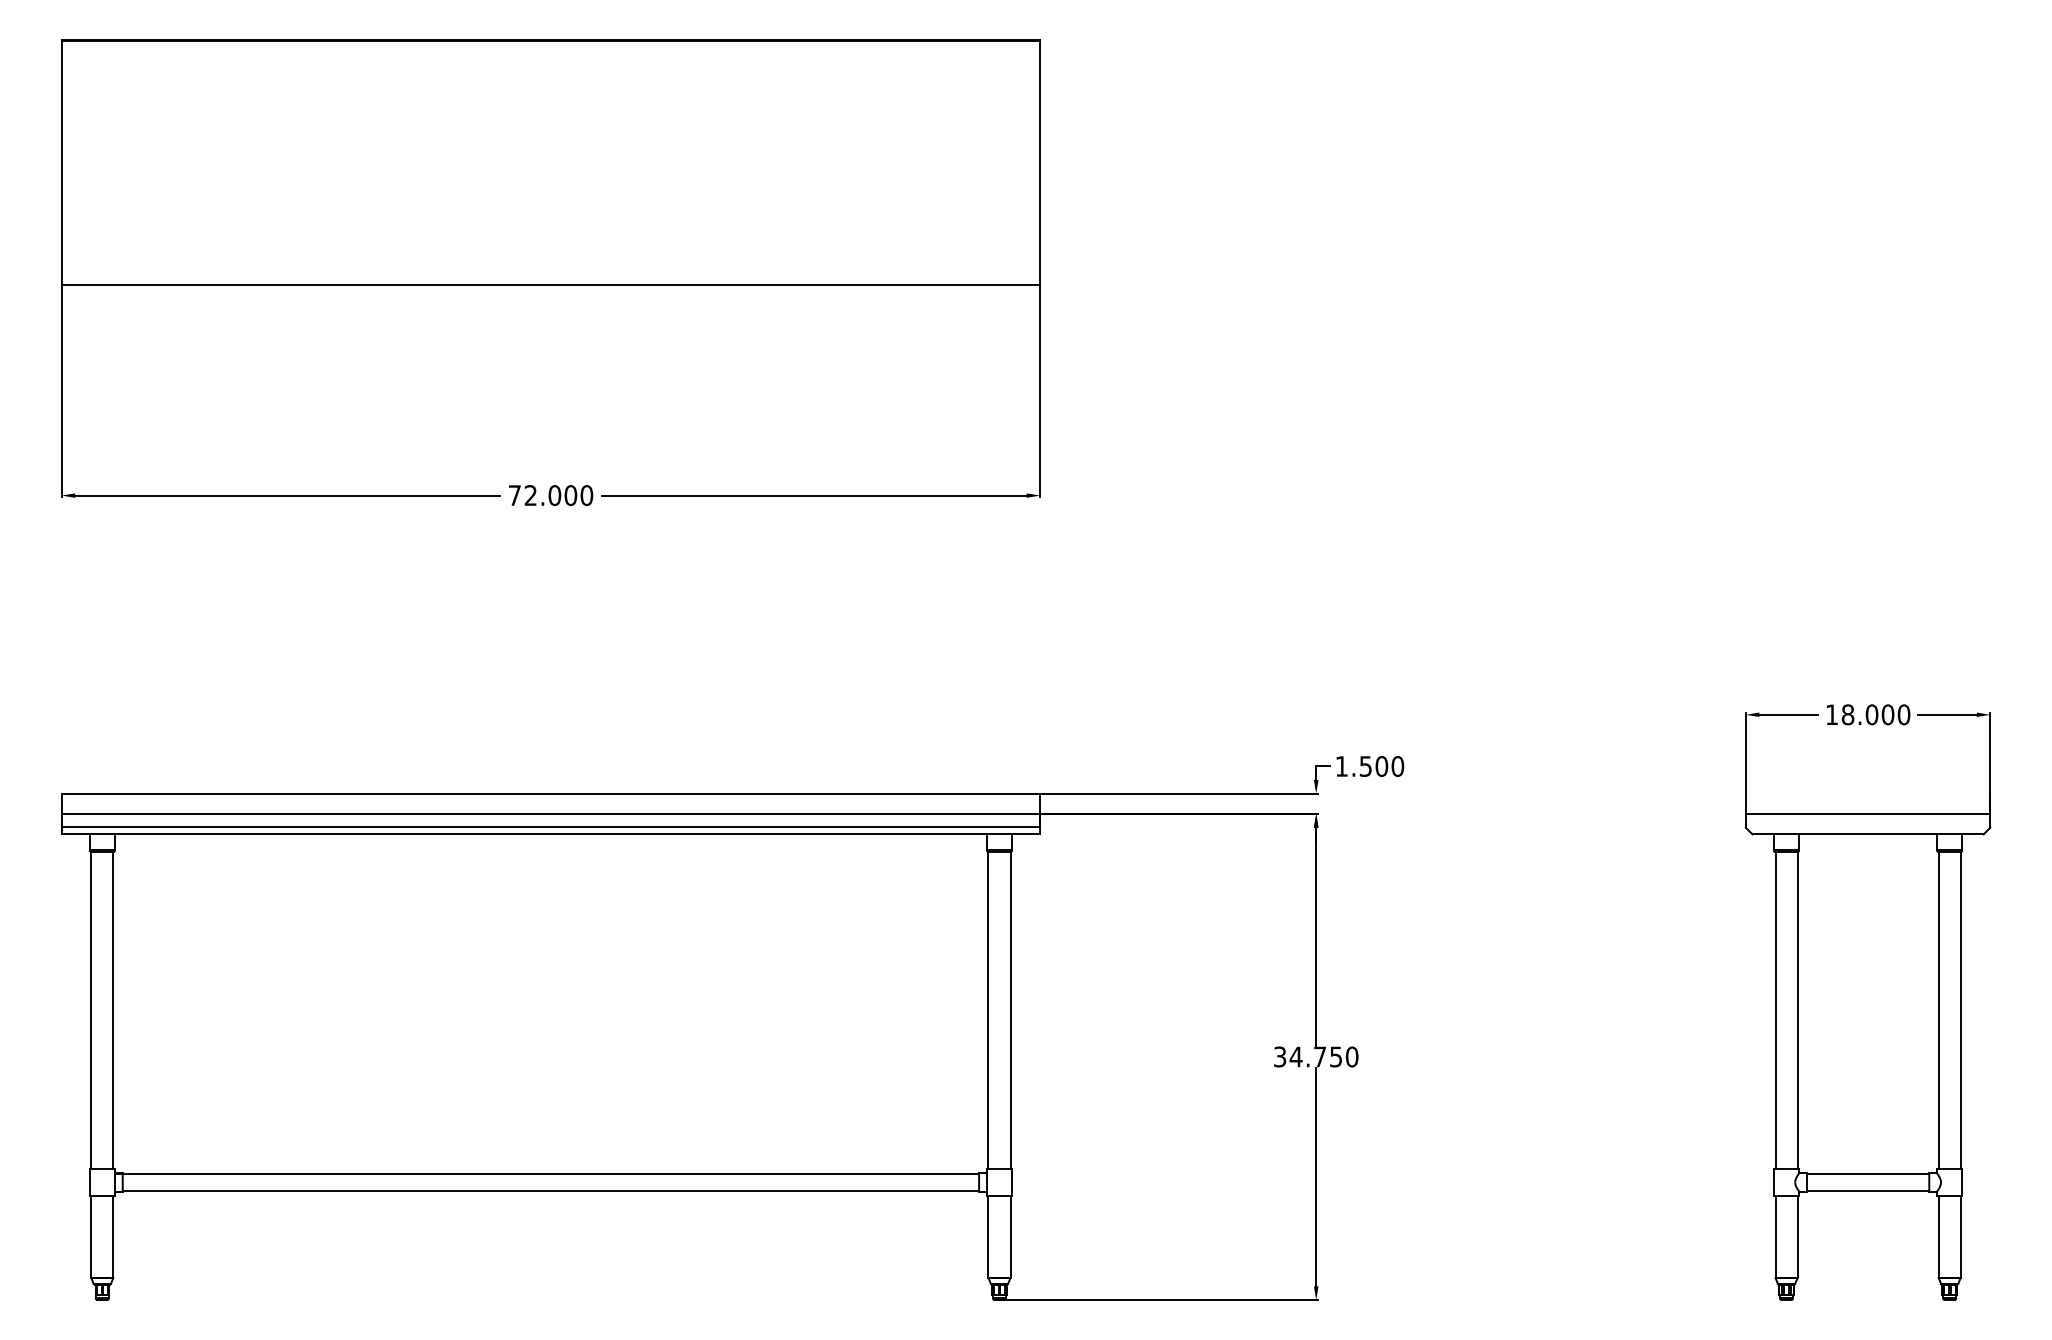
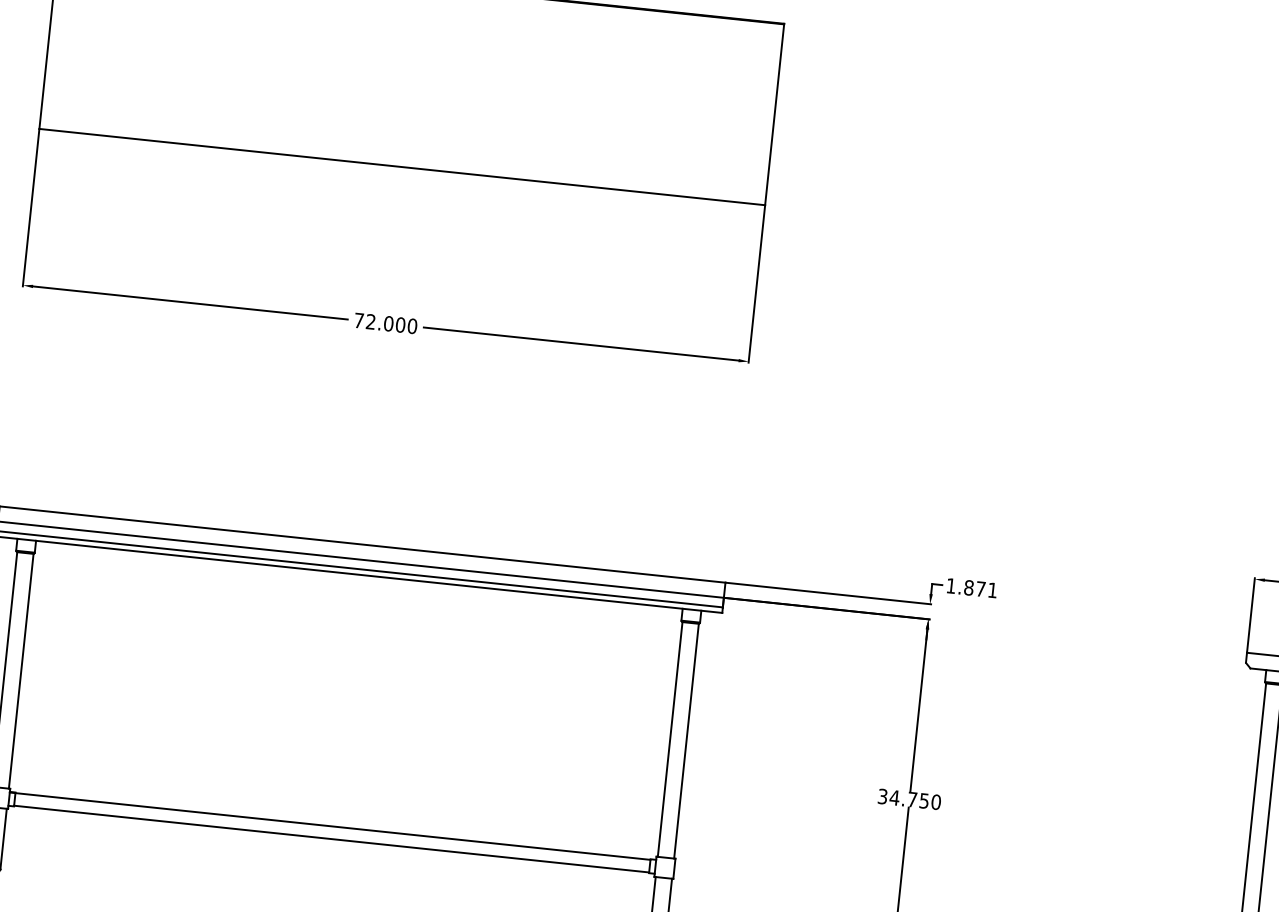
text: (1381, 766) -> (980, 589), 1.500 -> 1.871

